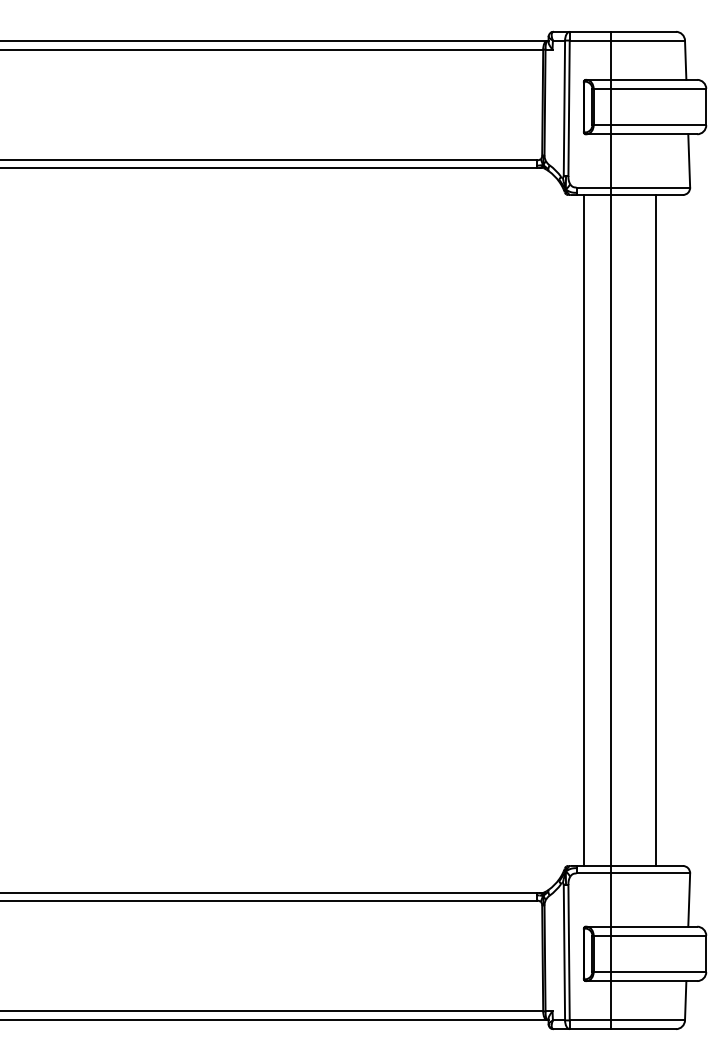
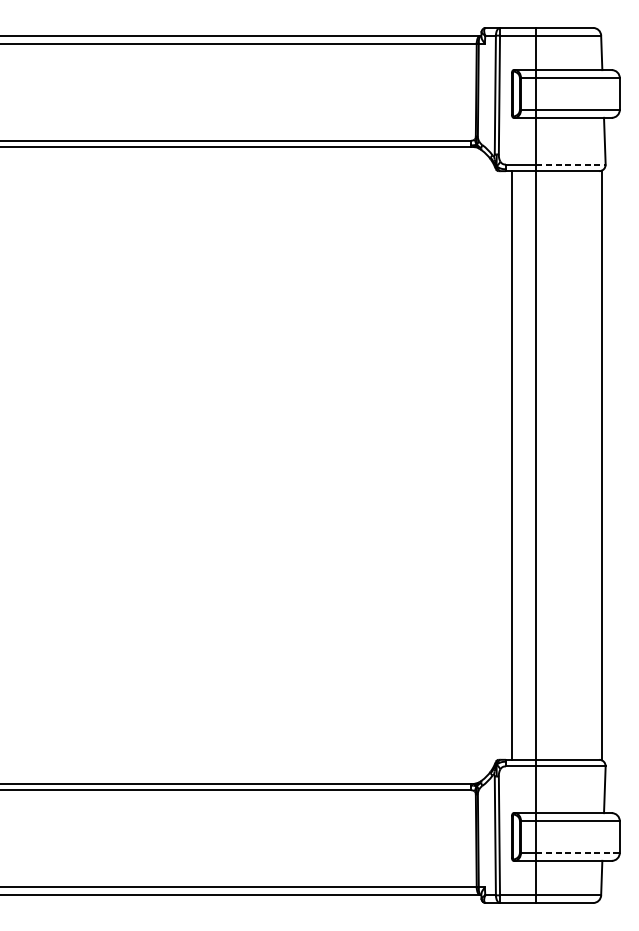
line: (650, 187) -> (570, 164), solid -> dashed
line: (656, 530) -> (602, 465), moved
line: (658, 972) -> (577, 853), solid -> dashed

